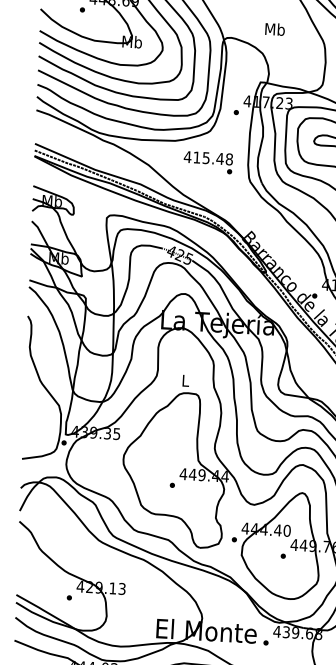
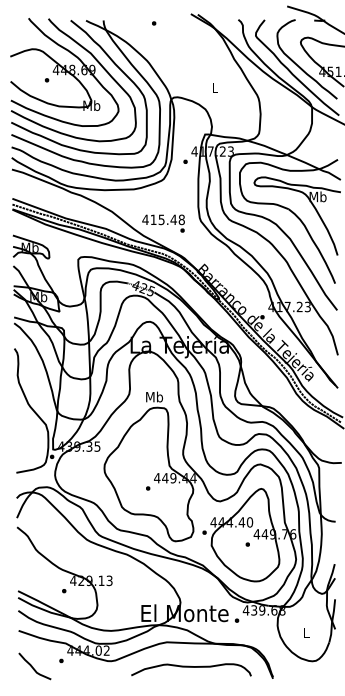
text: (274, 28) -> (214, 87), Mb -> L
text: (208, 162) -> (163, 223), moved
text: (185, 380) -> (154, 396), L -> Mb

